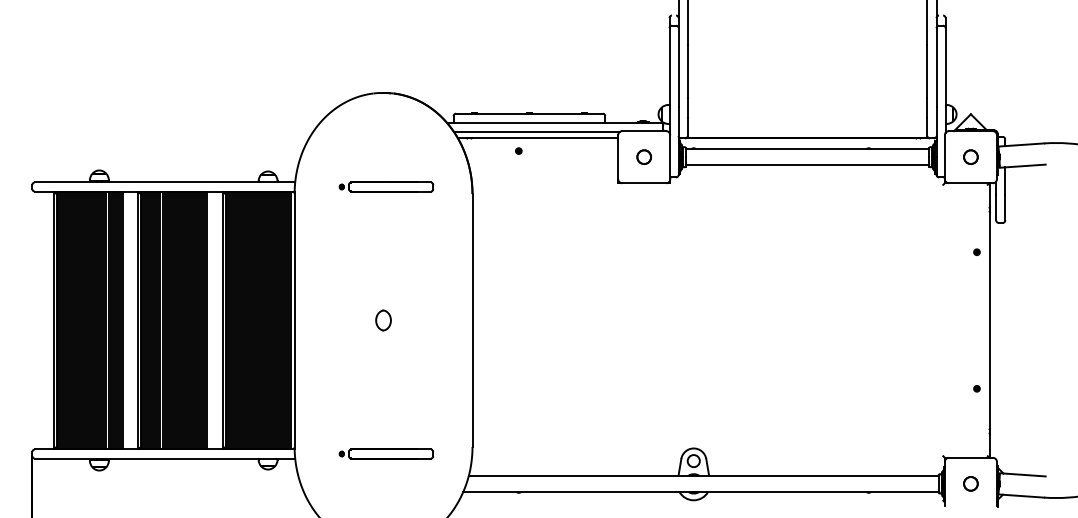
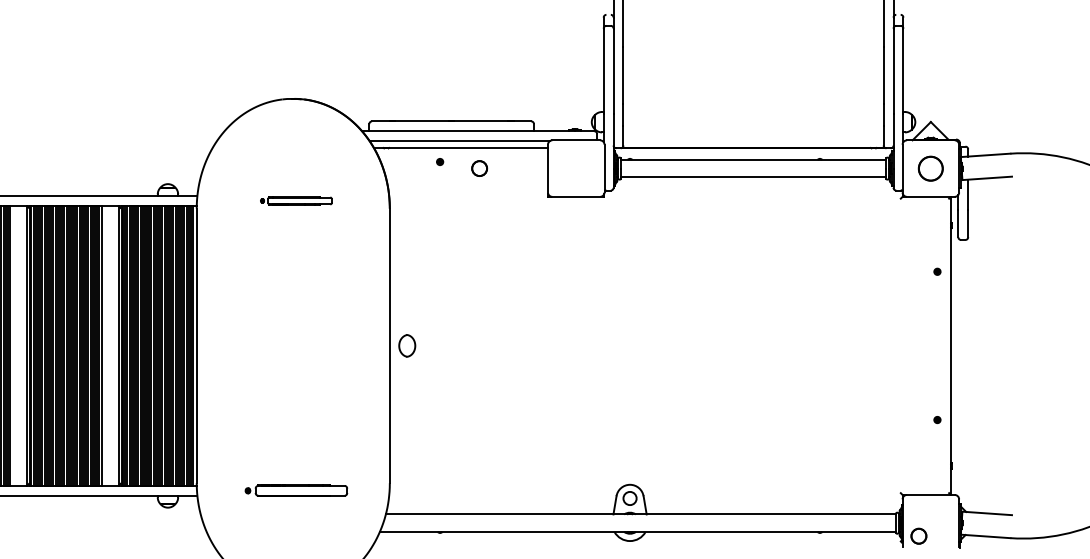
circle: (643, 156) -> (478, 167), moved
circle: (970, 156) -> (930, 167), size x1.6
part: (386, 186) -> (296, 200), size x0.7
part: (383, 320) -> (407, 345), moved
circle: (970, 483) -> (918, 535), moved

